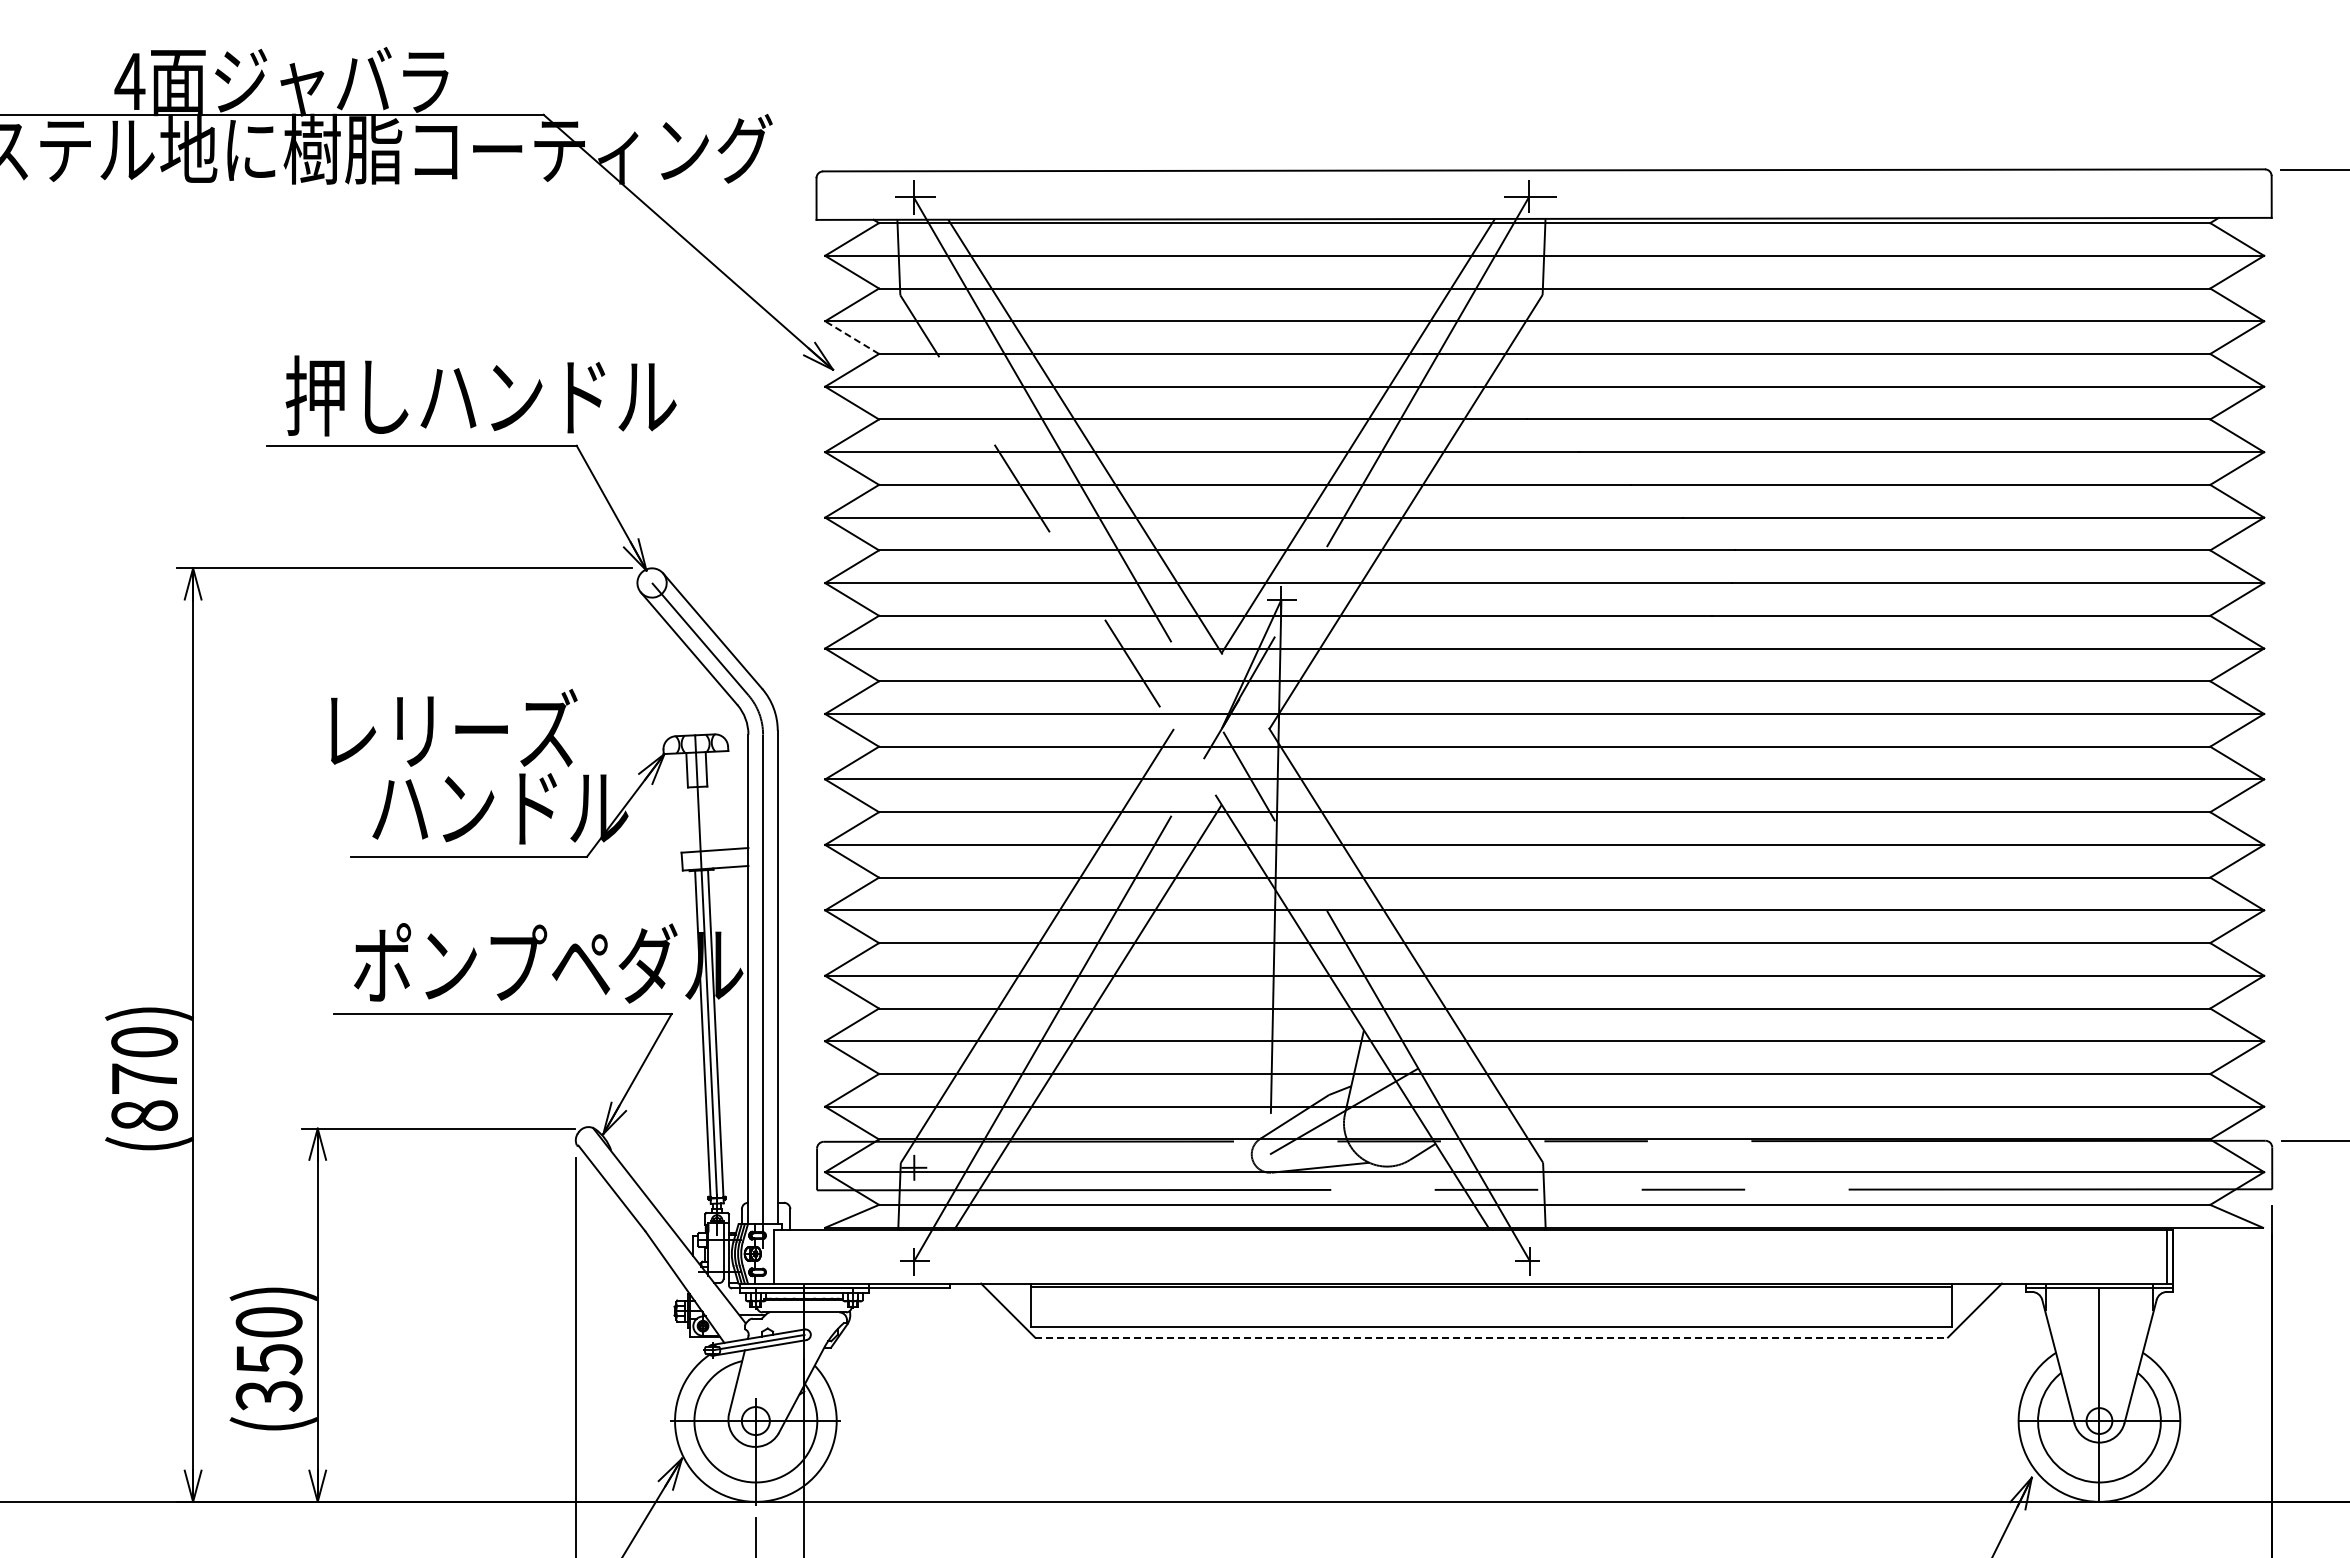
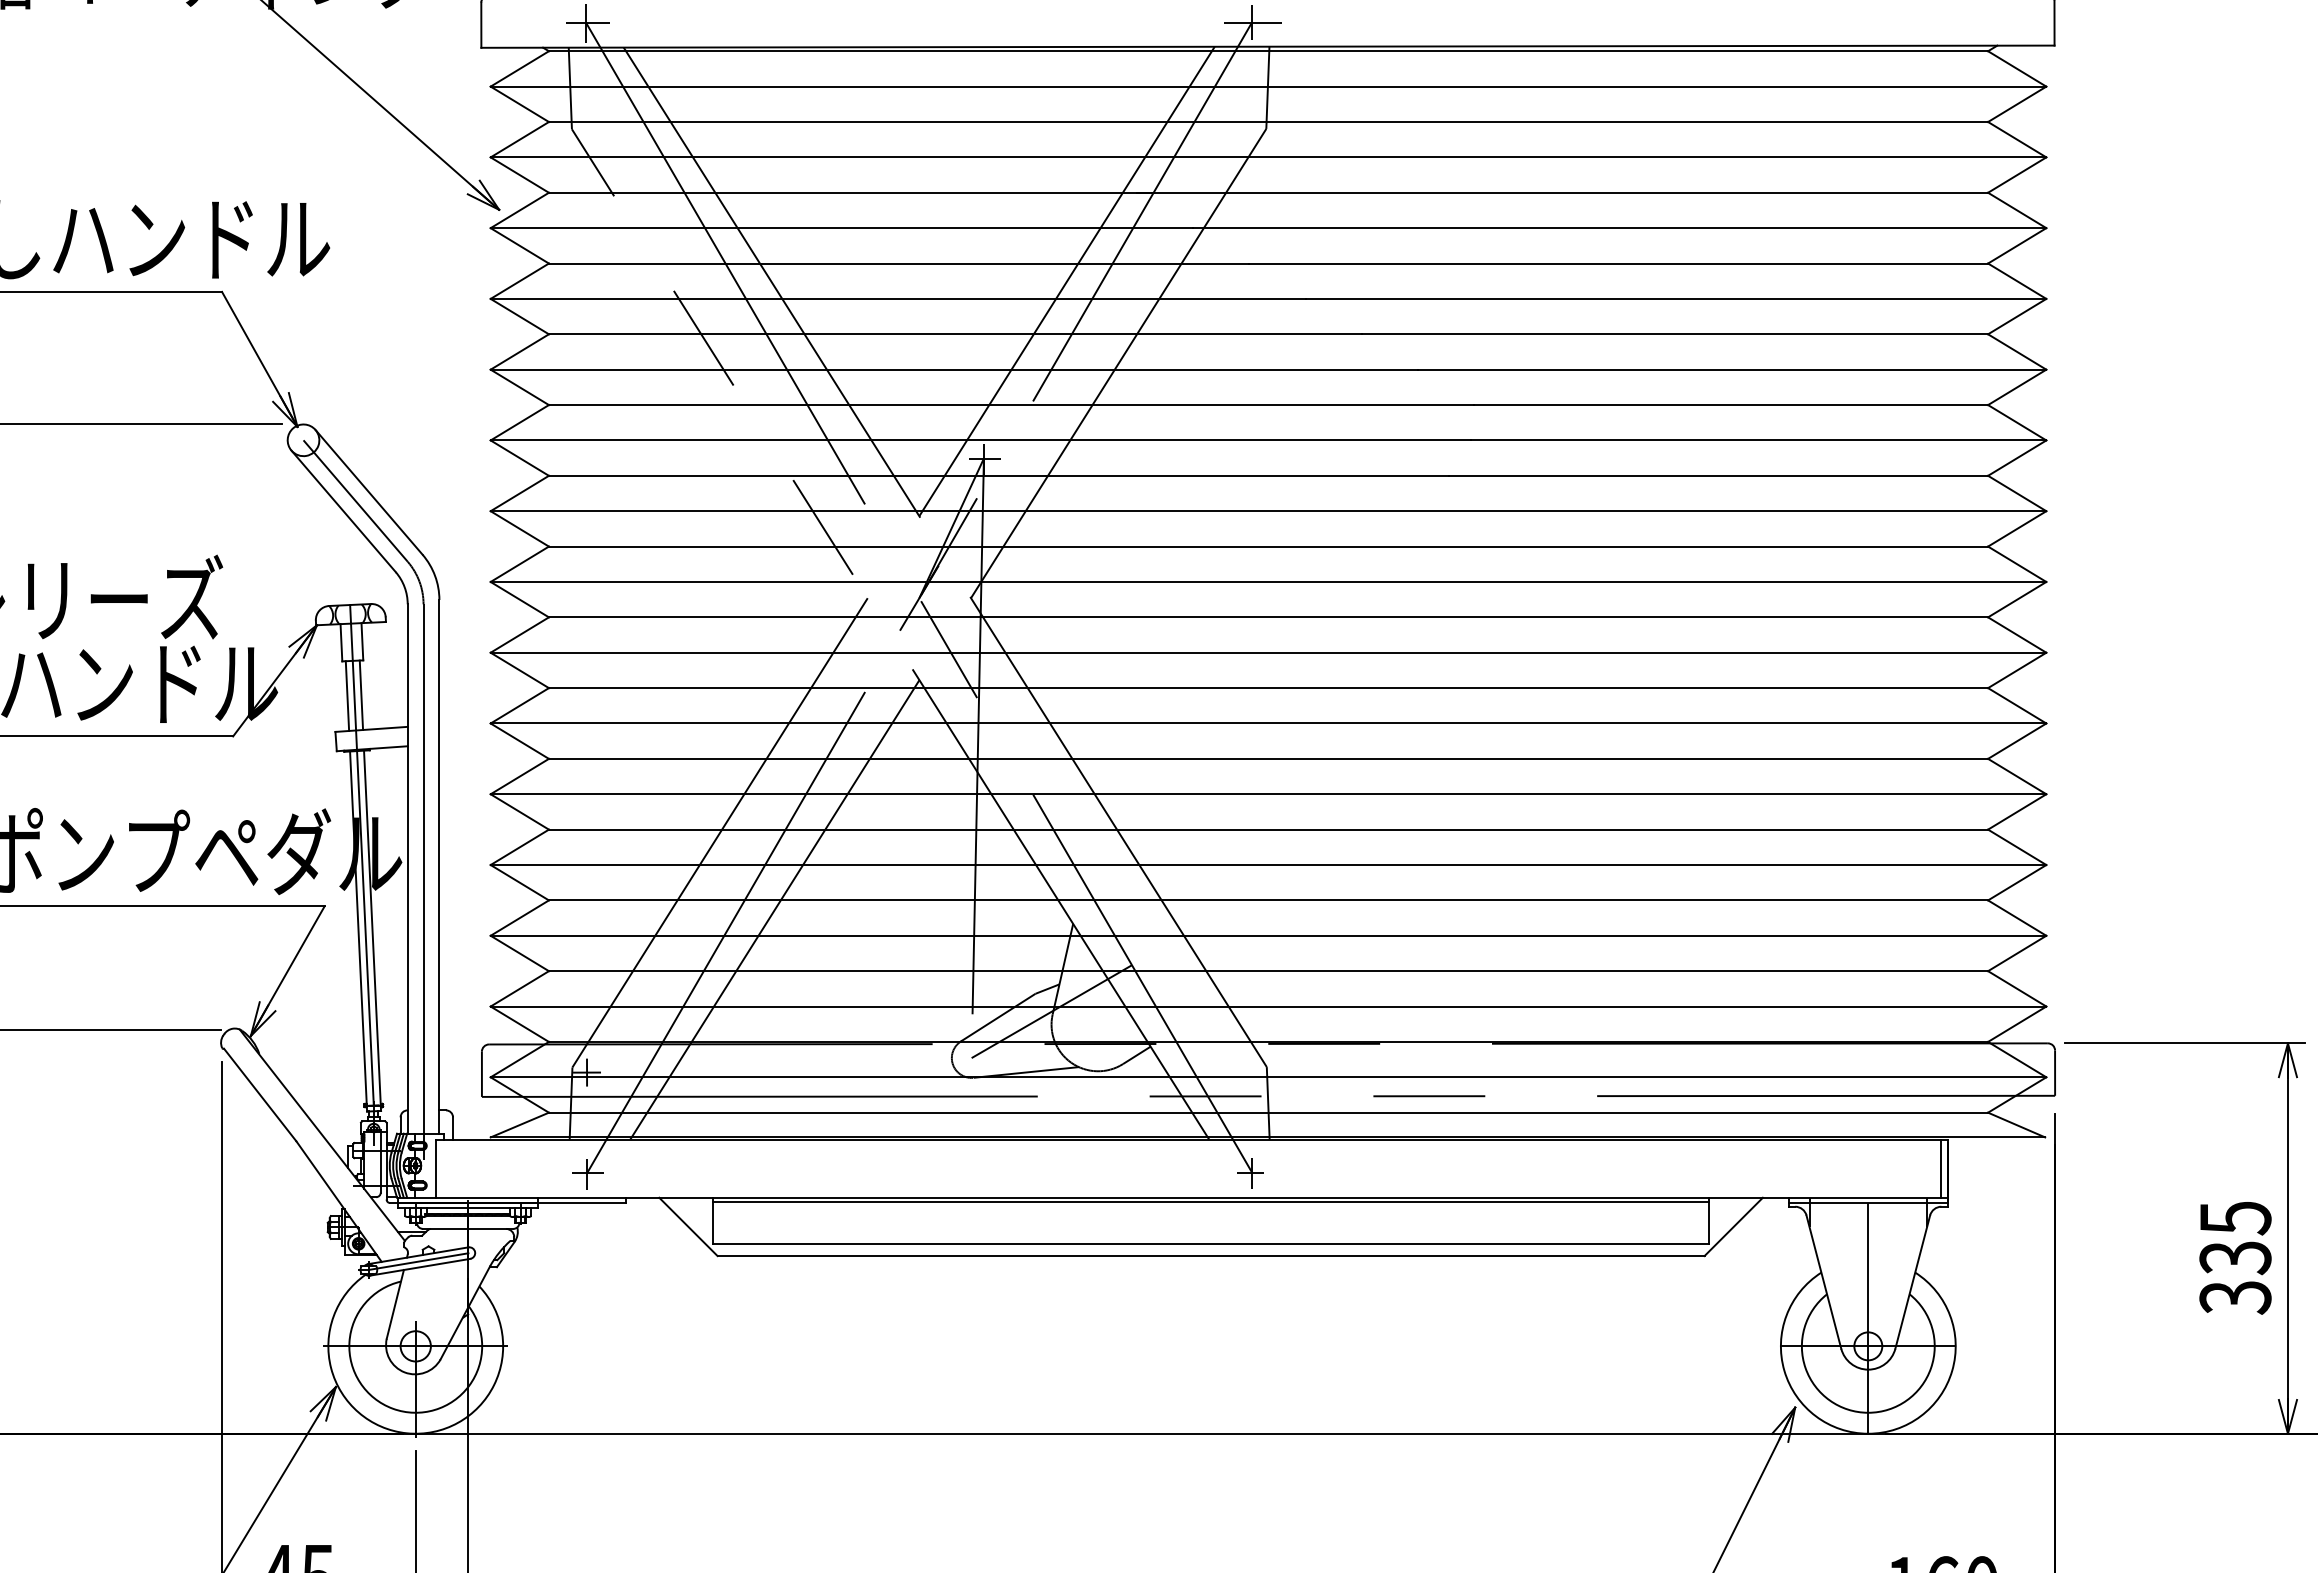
line: (852, 337) -> (520, 174), dashed -> solid
line: (705, 818) -> (361, 694), added
line: (692, 819) -> (347, 696), added
line: (1492, 1337) -> (1212, 1256), dashed -> solid

